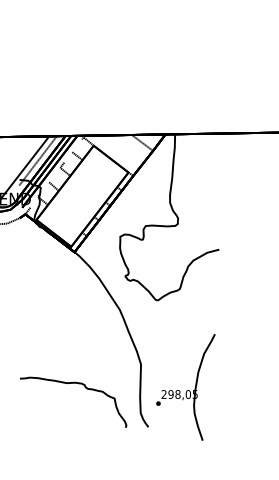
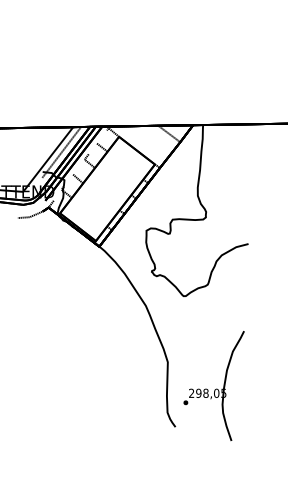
curve: (73, 383) -> (98, 382), removed

